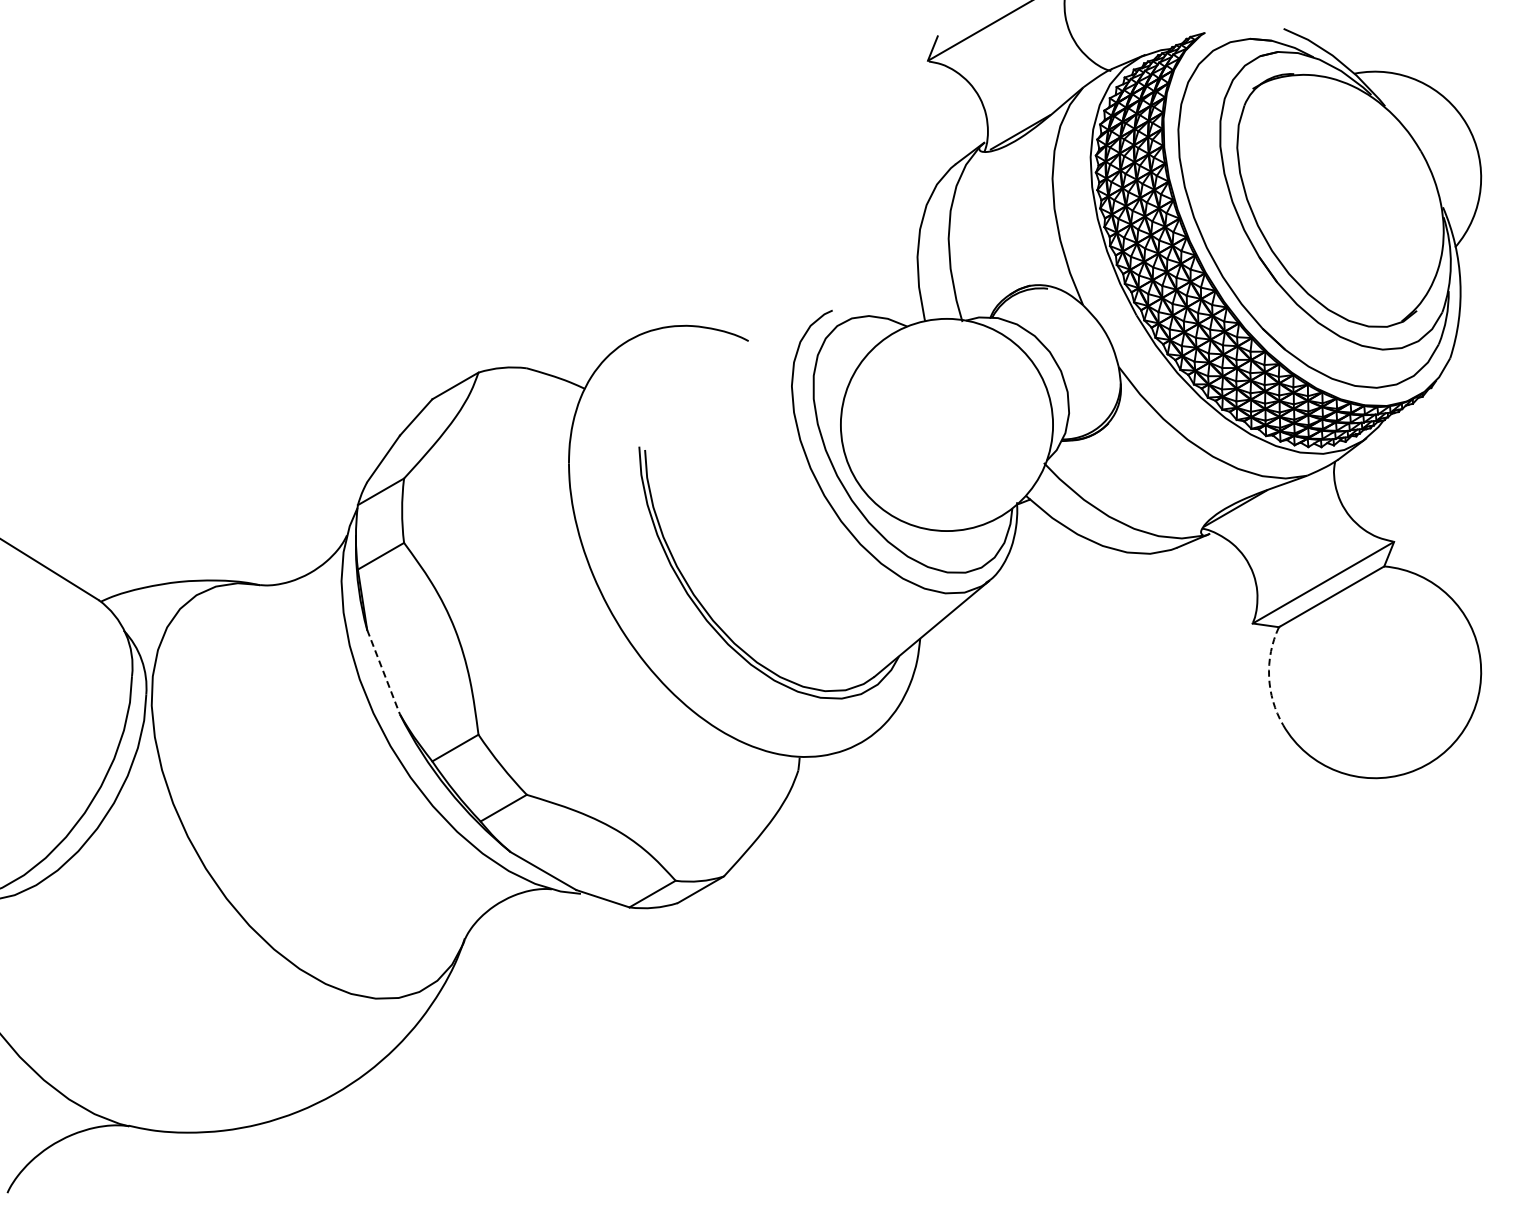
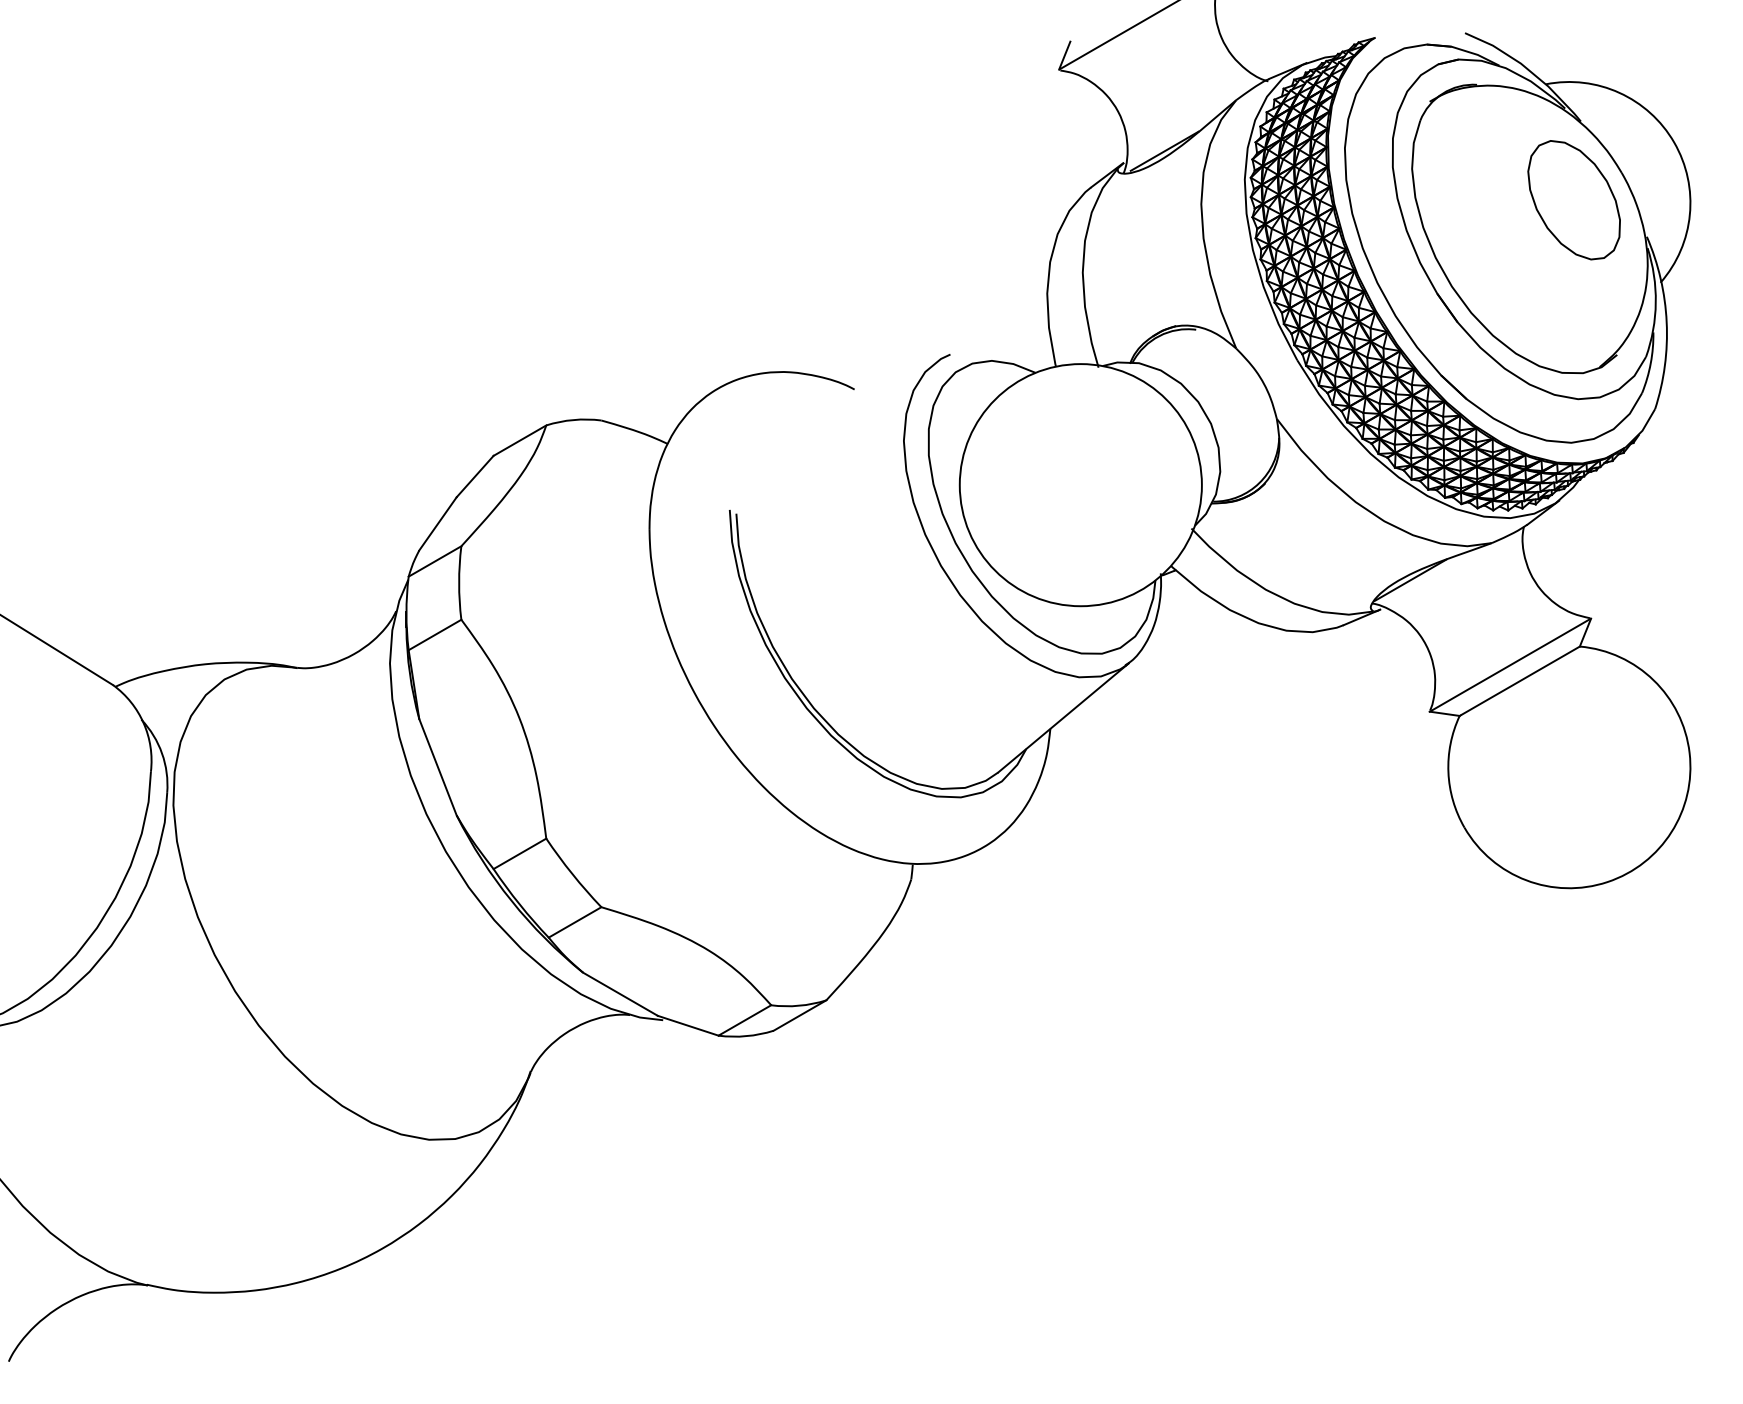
part: (1379, 175) -> (1574, 200), added
line: (383, 672) -> (437, 767), dashed -> solid
arc: (1269, 676) -> (1448, 772), dashed -> solid

